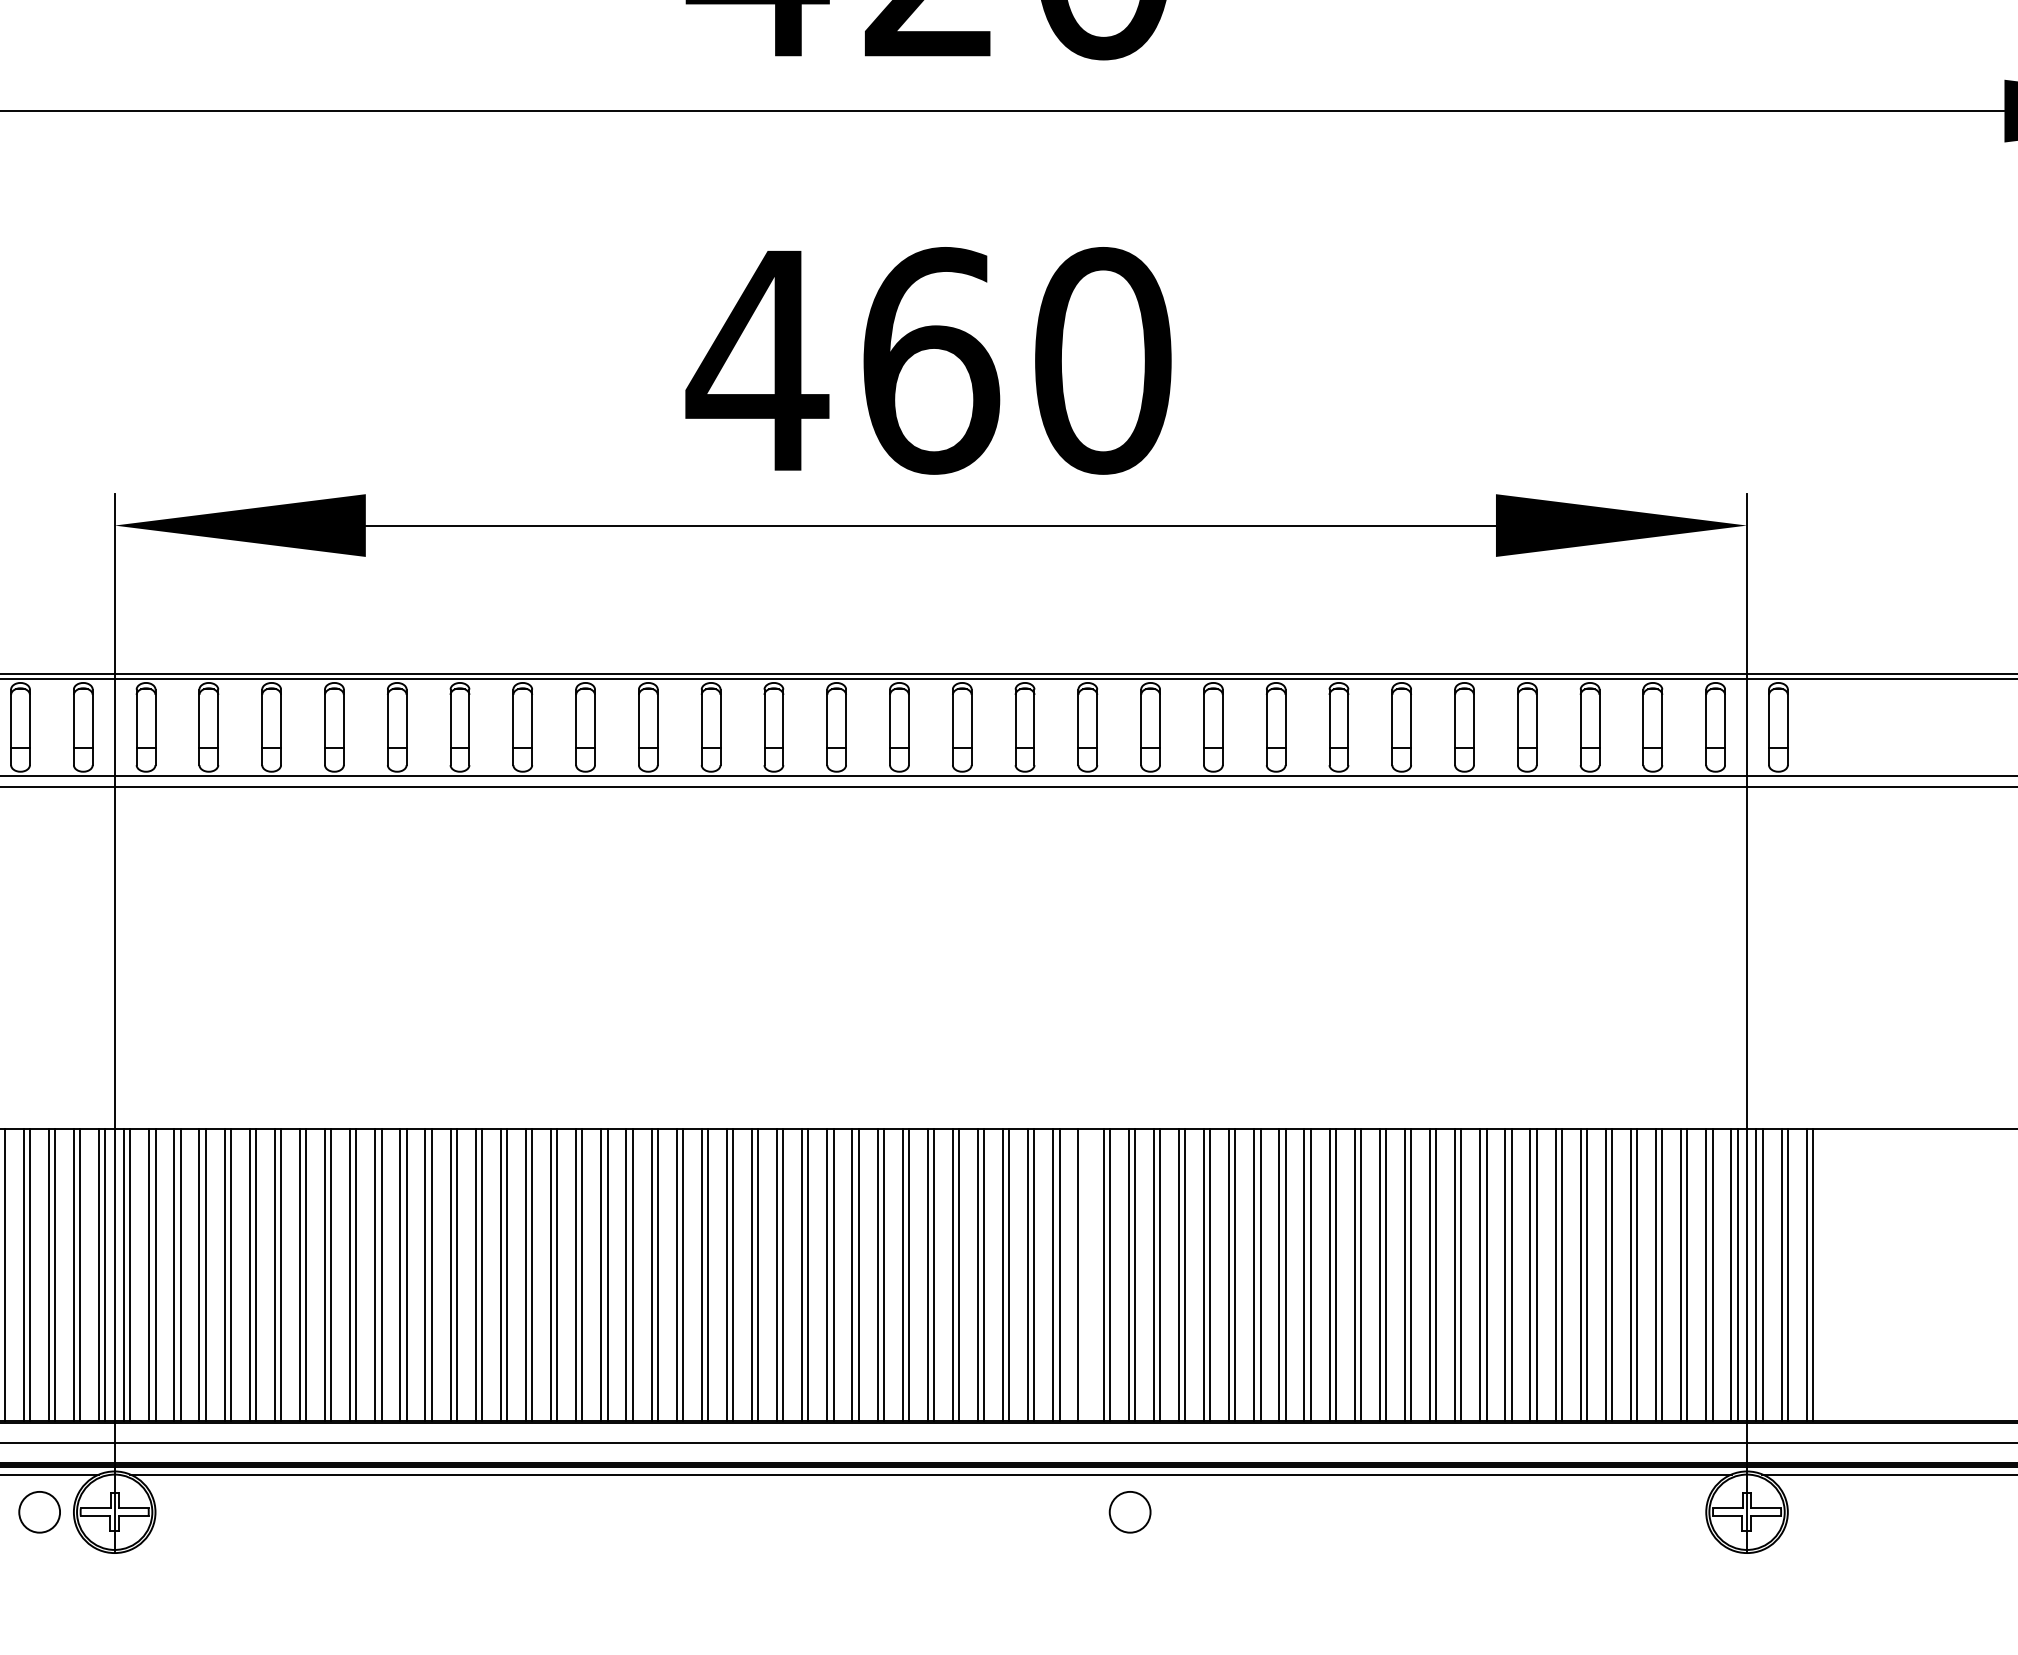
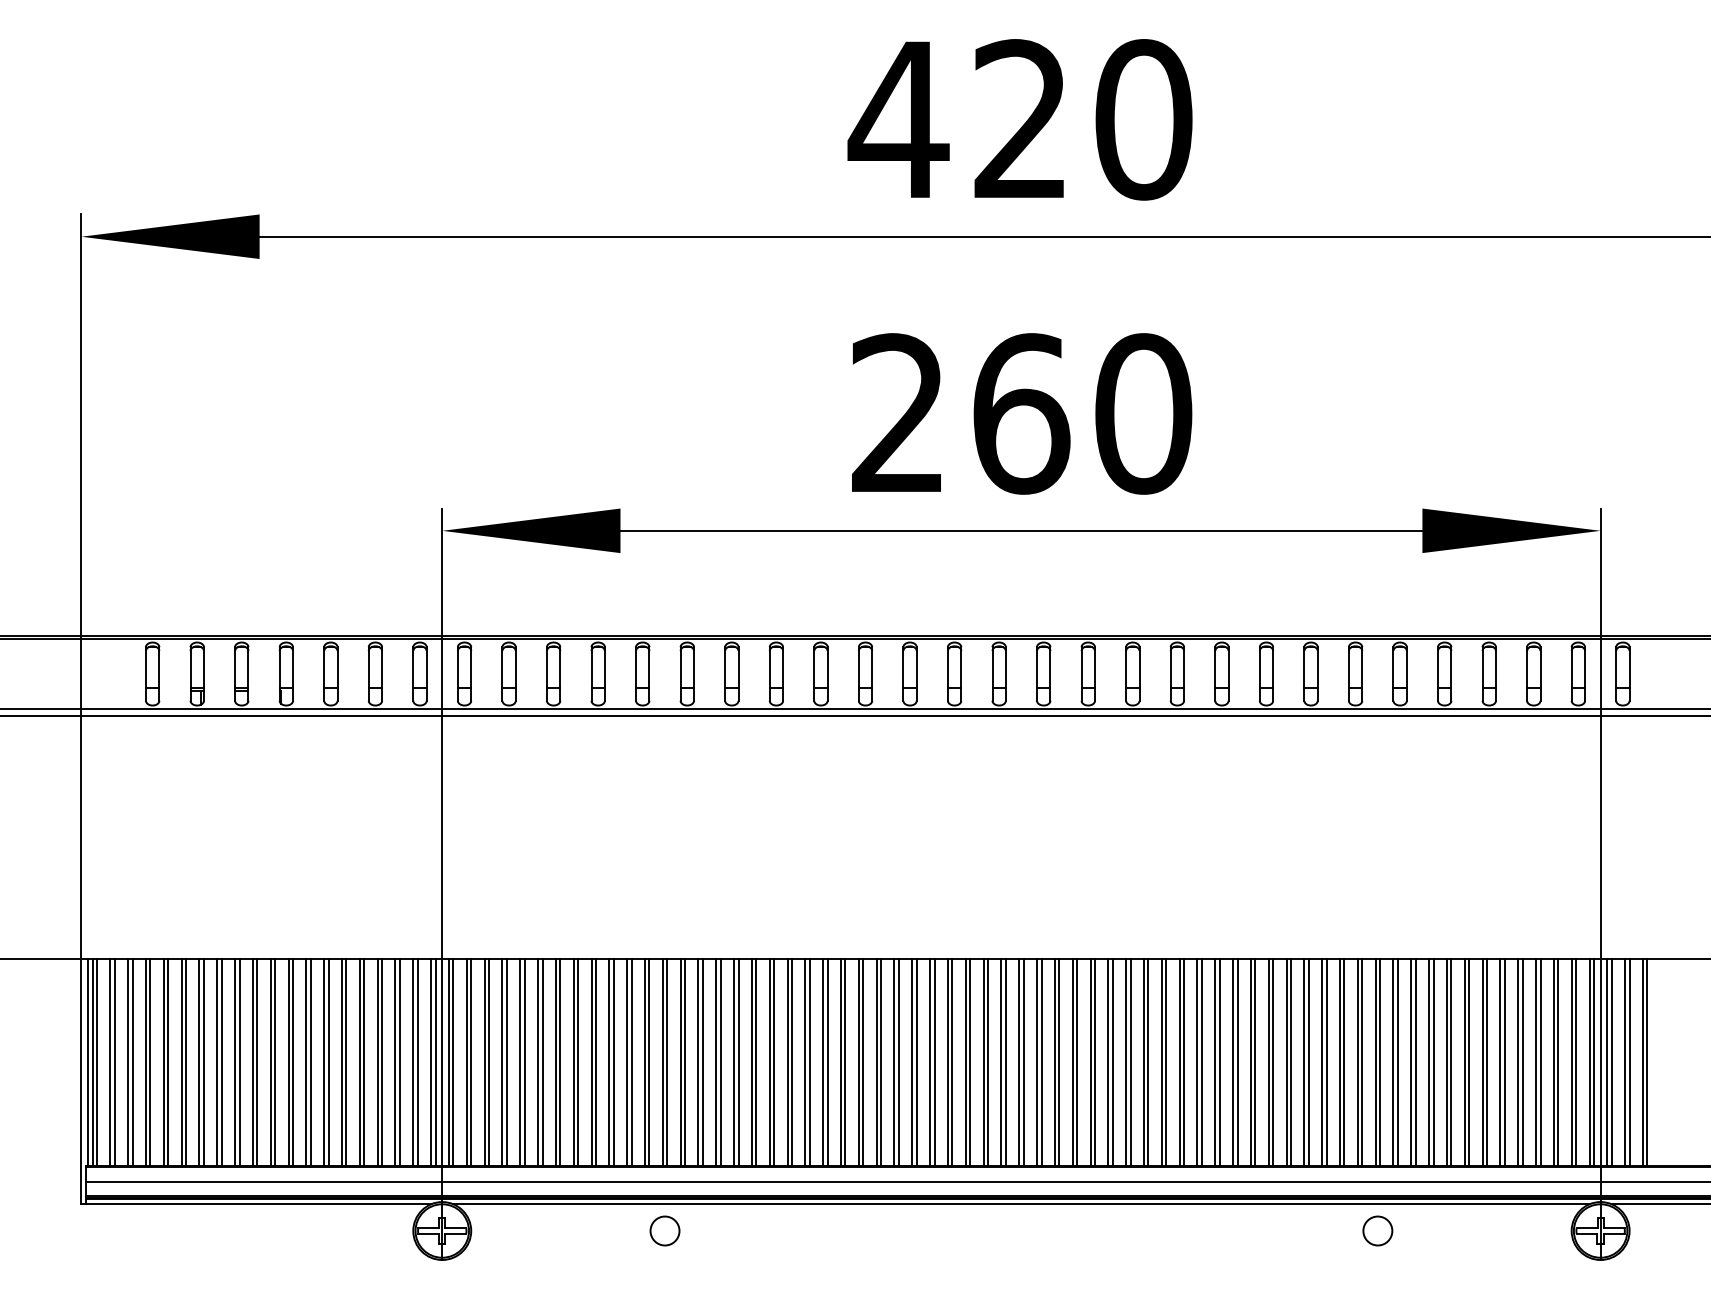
text: (757, 358) -> (898, 412), 460 -> 260
line: (1084, 1274) -> (1130, 1062), added
circle: (38, 1511) -> (664, 1230), moved
circle: (1129, 1511) -> (1377, 1230), moved

